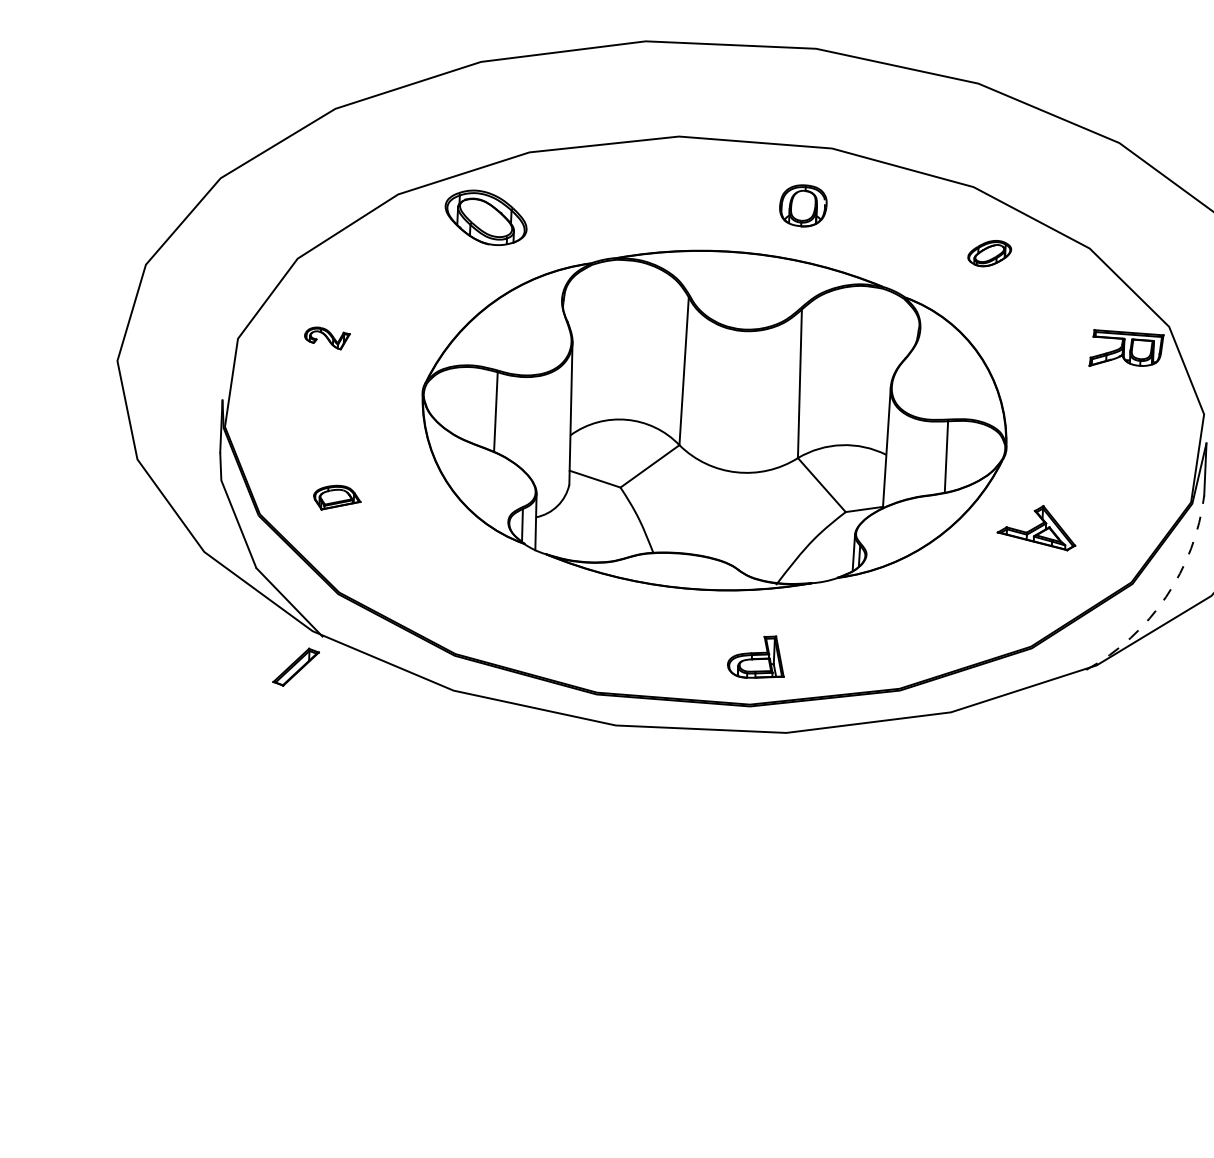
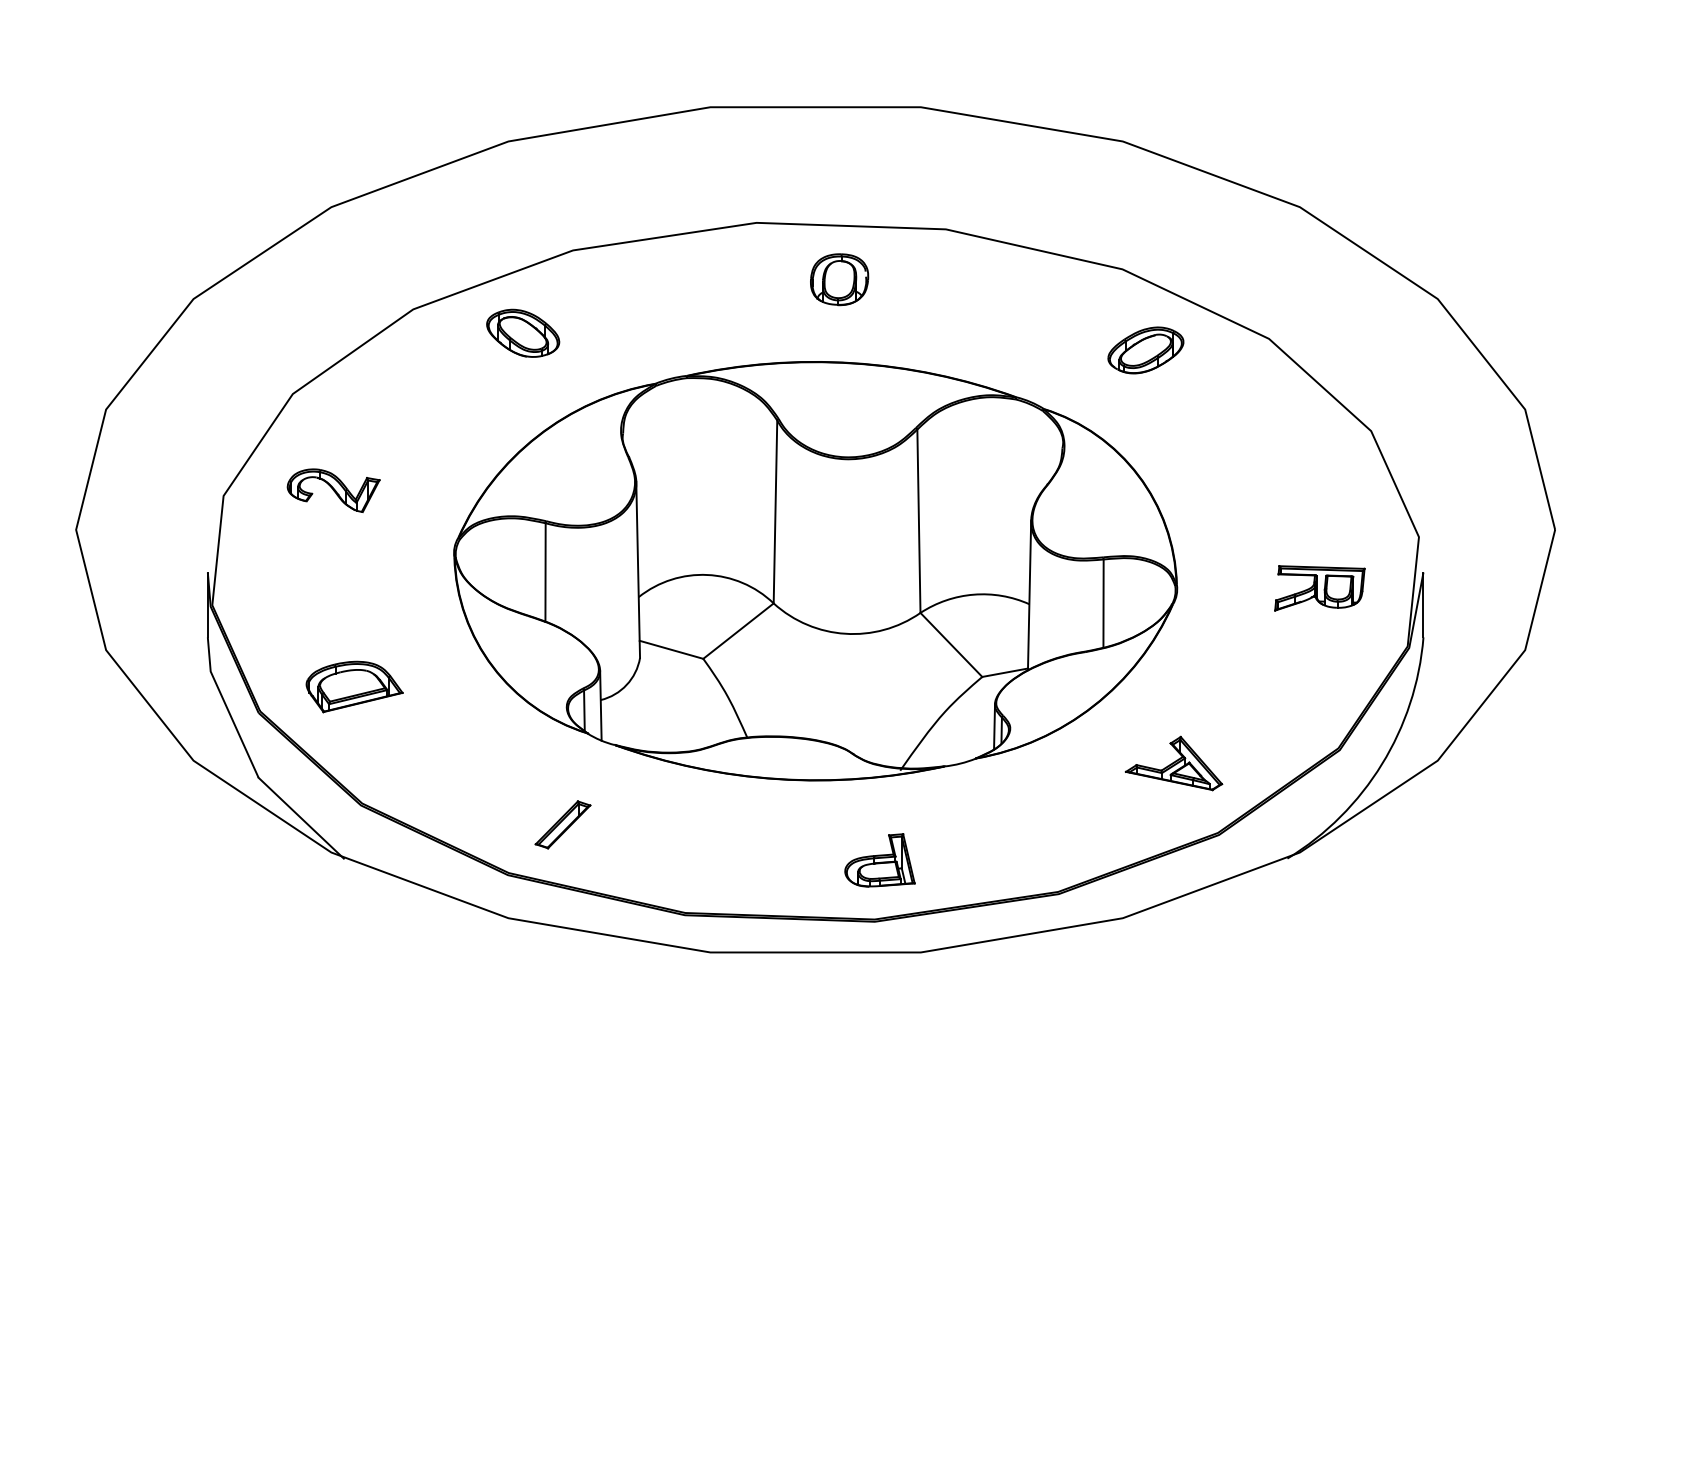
part: (803, 205) -> (839, 279), moved
part: (486, 217) -> (523, 332), size x0.71
part: (989, 253) -> (1145, 350), size x1.43
part: (327, 338) -> (333, 490), size x1.67
part: (1126, 349) -> (1319, 588), moved
part: (337, 497) -> (354, 686), size x1.67
part: (1036, 527) -> (1173, 763), moved
arc: (1165, 597) -> (1381, 764), dashed -> solid
part: (295, 666) -> (562, 824), moved

